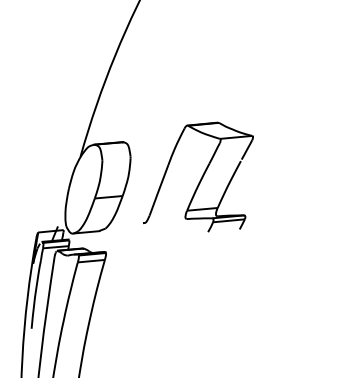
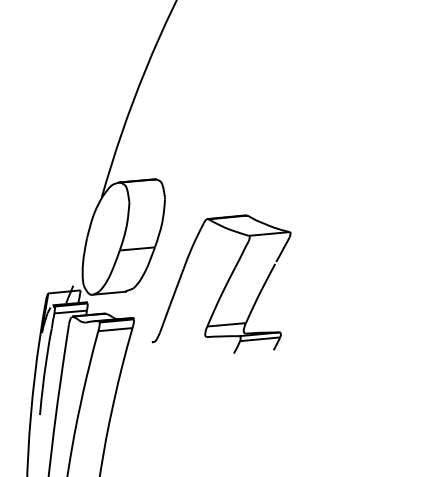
part: (198, 176) -> (221, 283), moved

